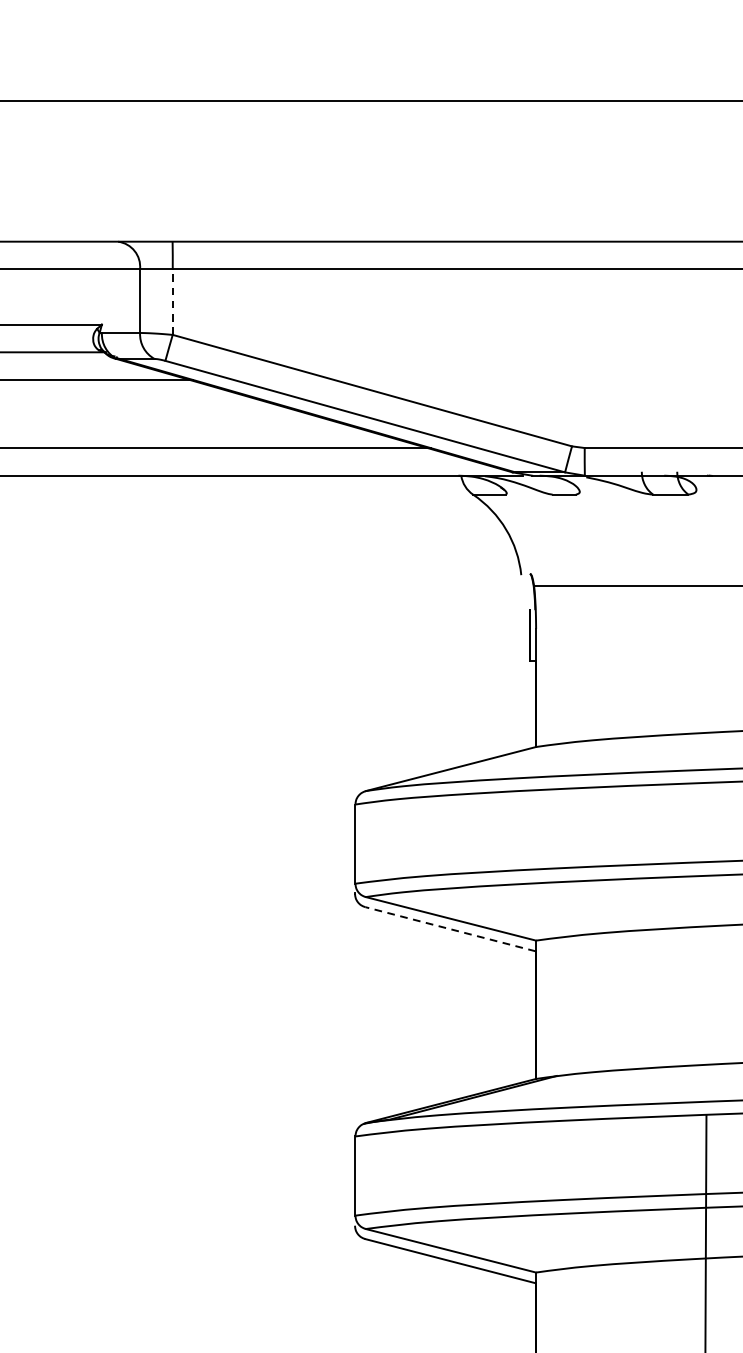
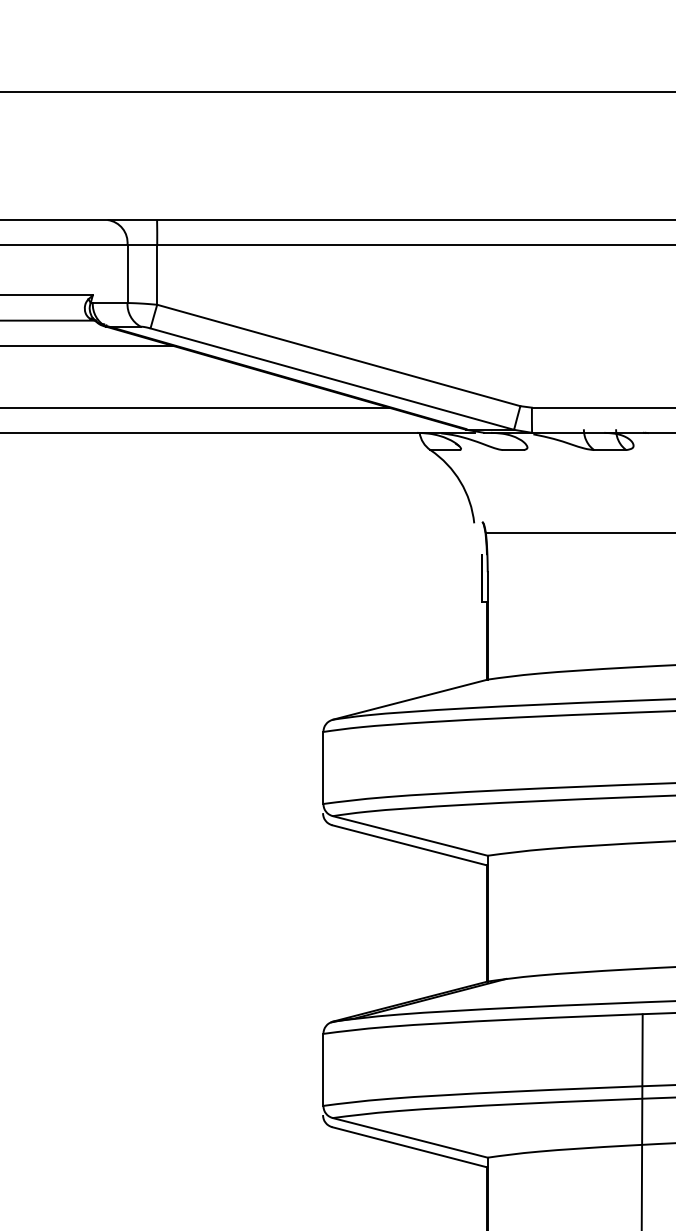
line: (173, 301) -> (157, 274), dashed -> solid
line: (450, 929) -> (409, 845), dashed -> solid

